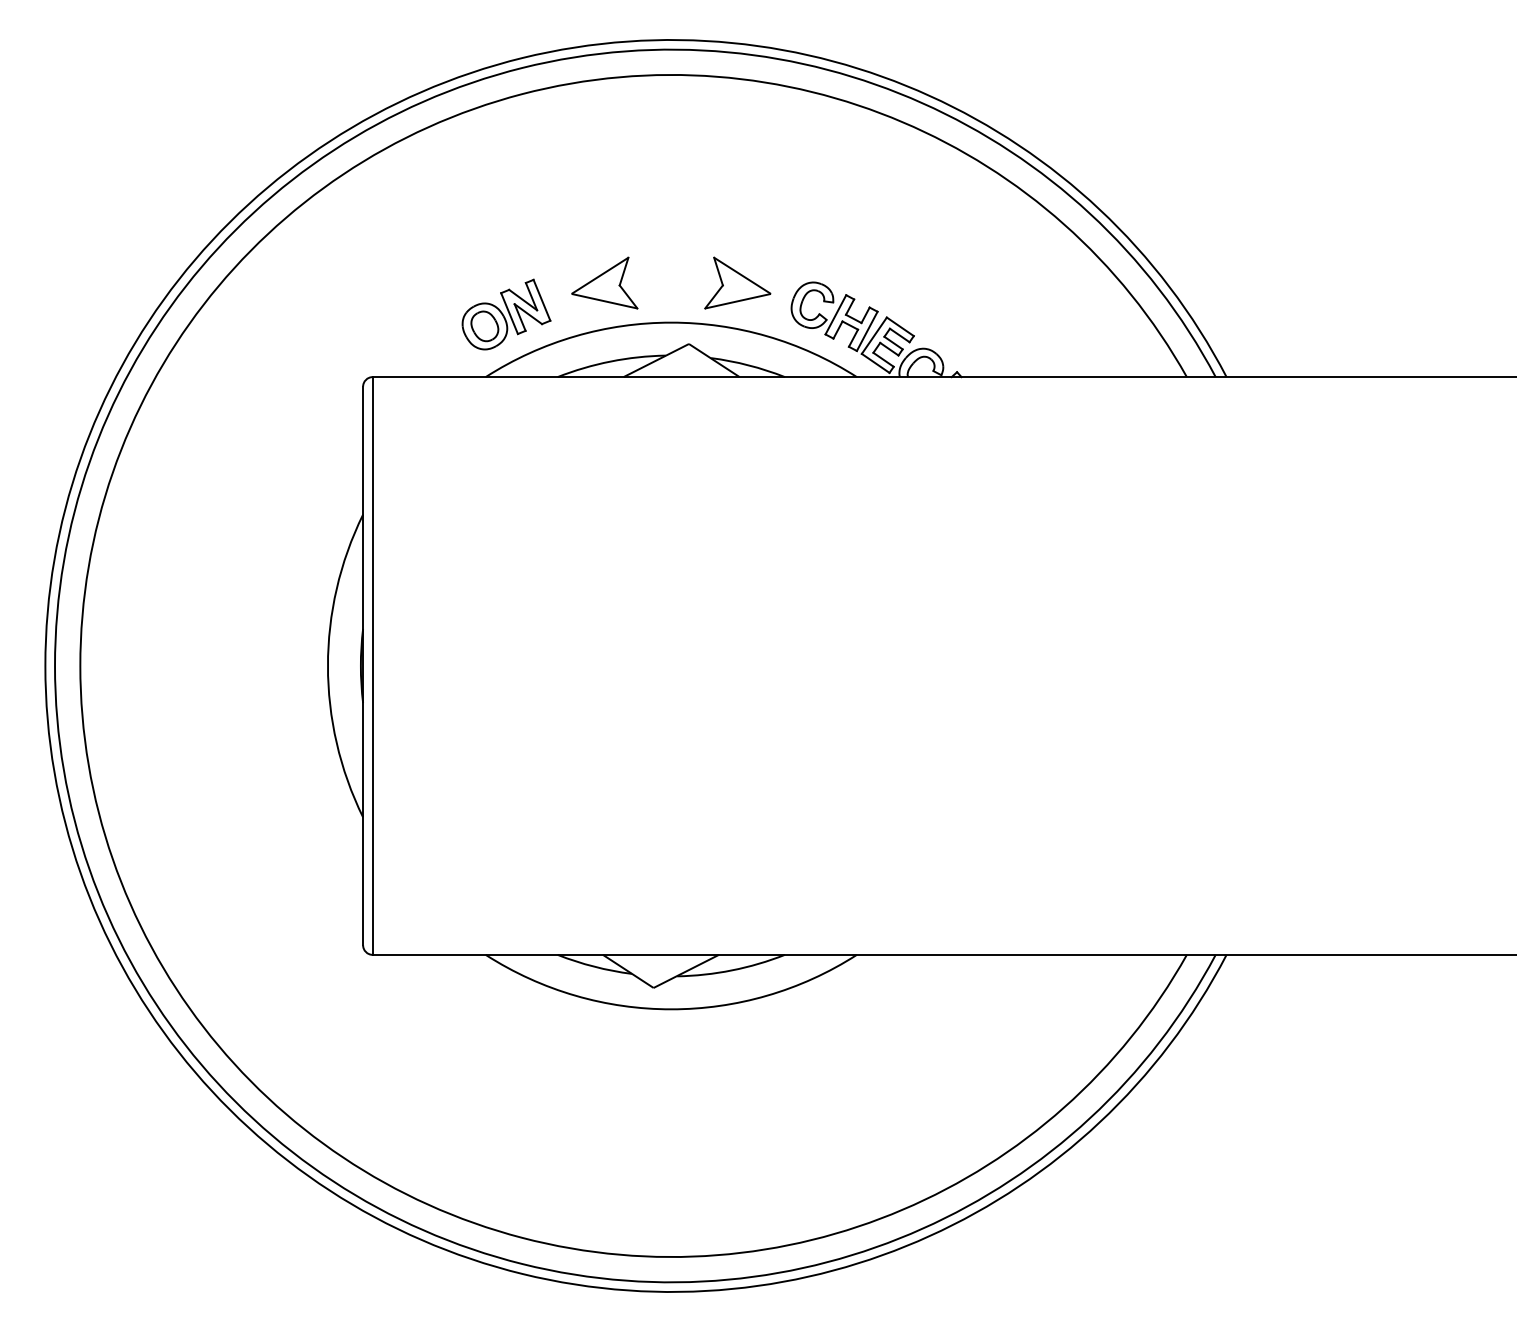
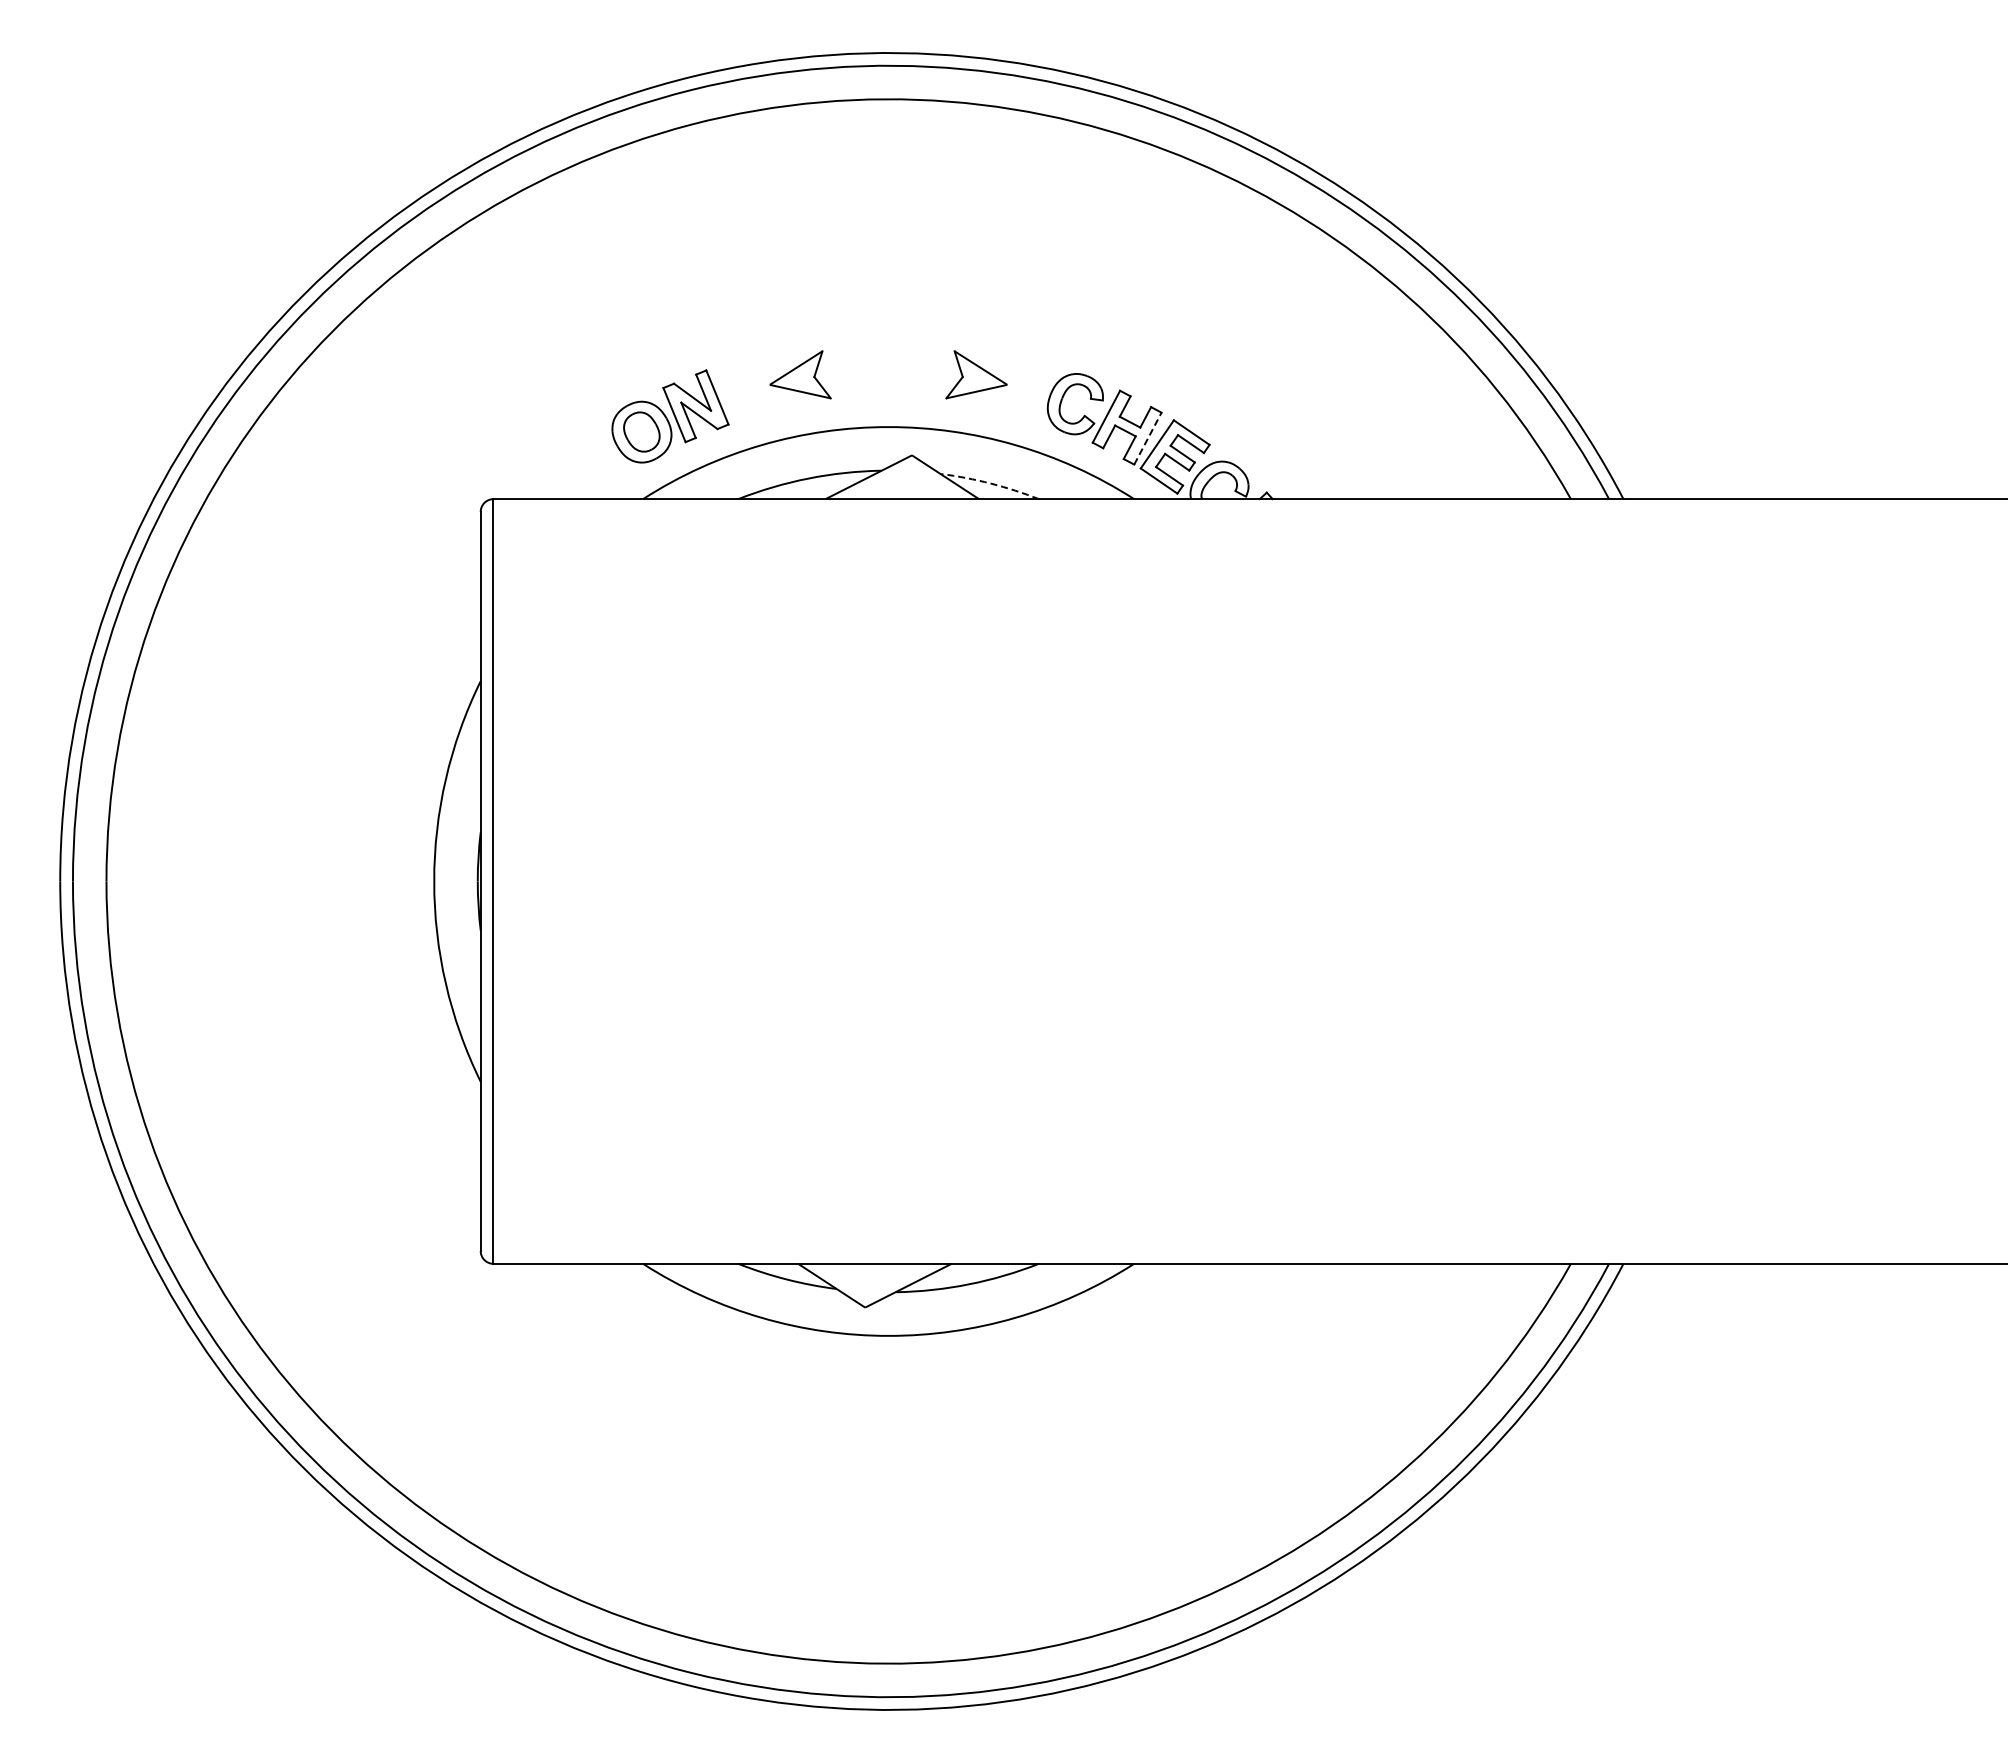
part: (604, 282) -> (800, 374), size x0.7
part: (737, 282) -> (976, 374), size x0.7
line: (867, 331) -> (1148, 438), solid -> dashed
arc: (748, 365) -> (990, 483), solid -> dashed

